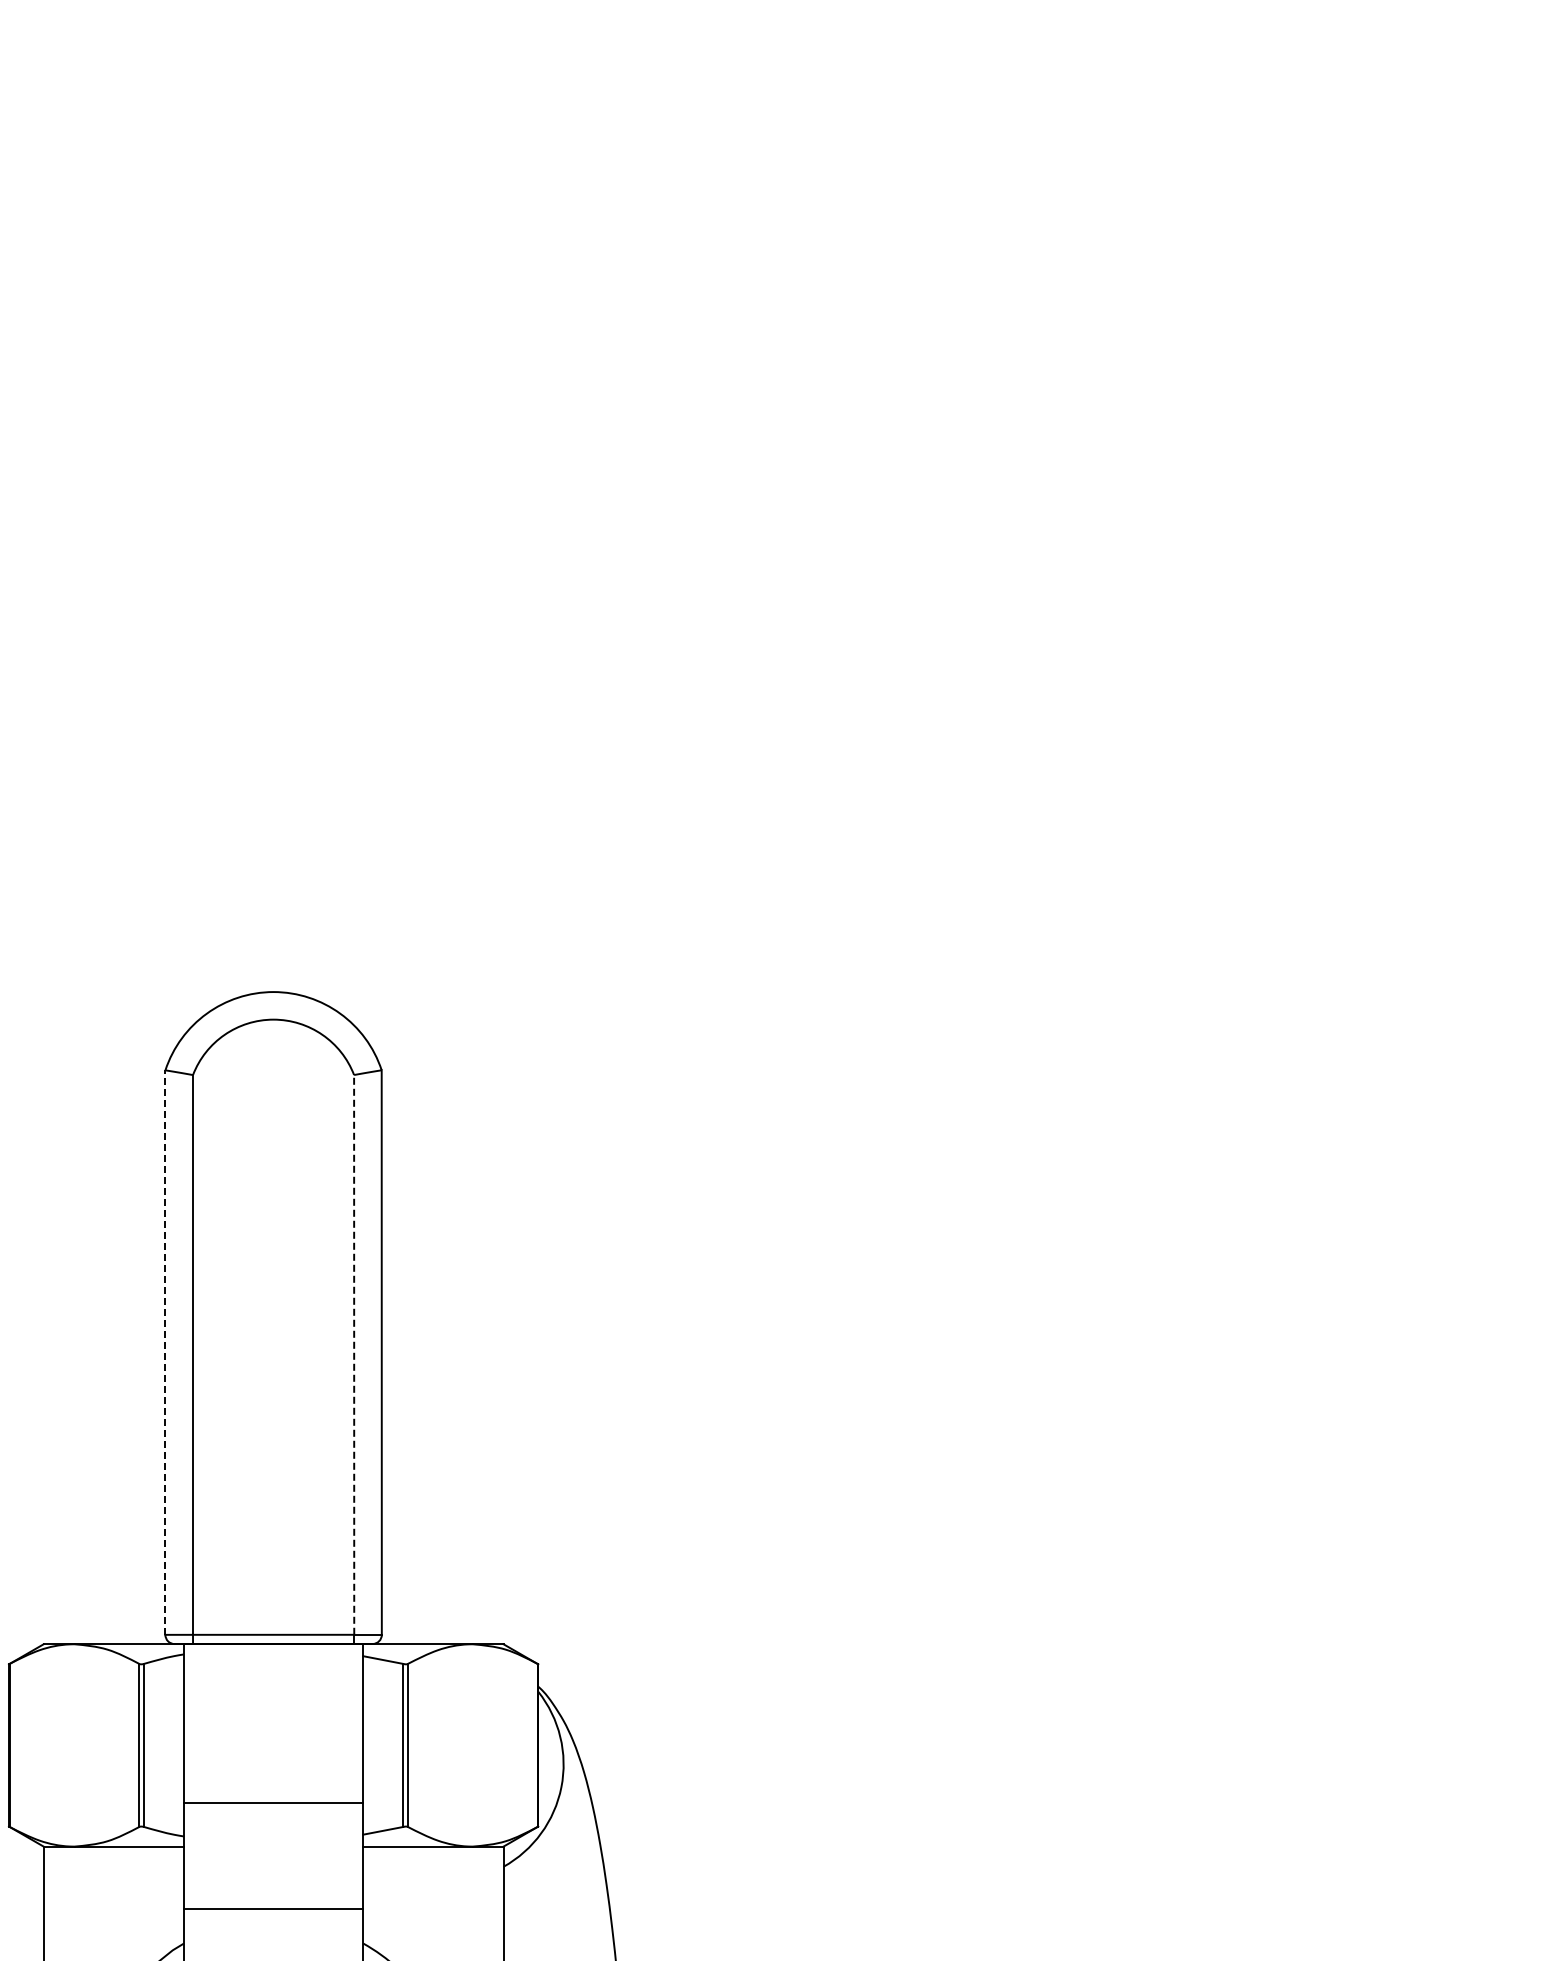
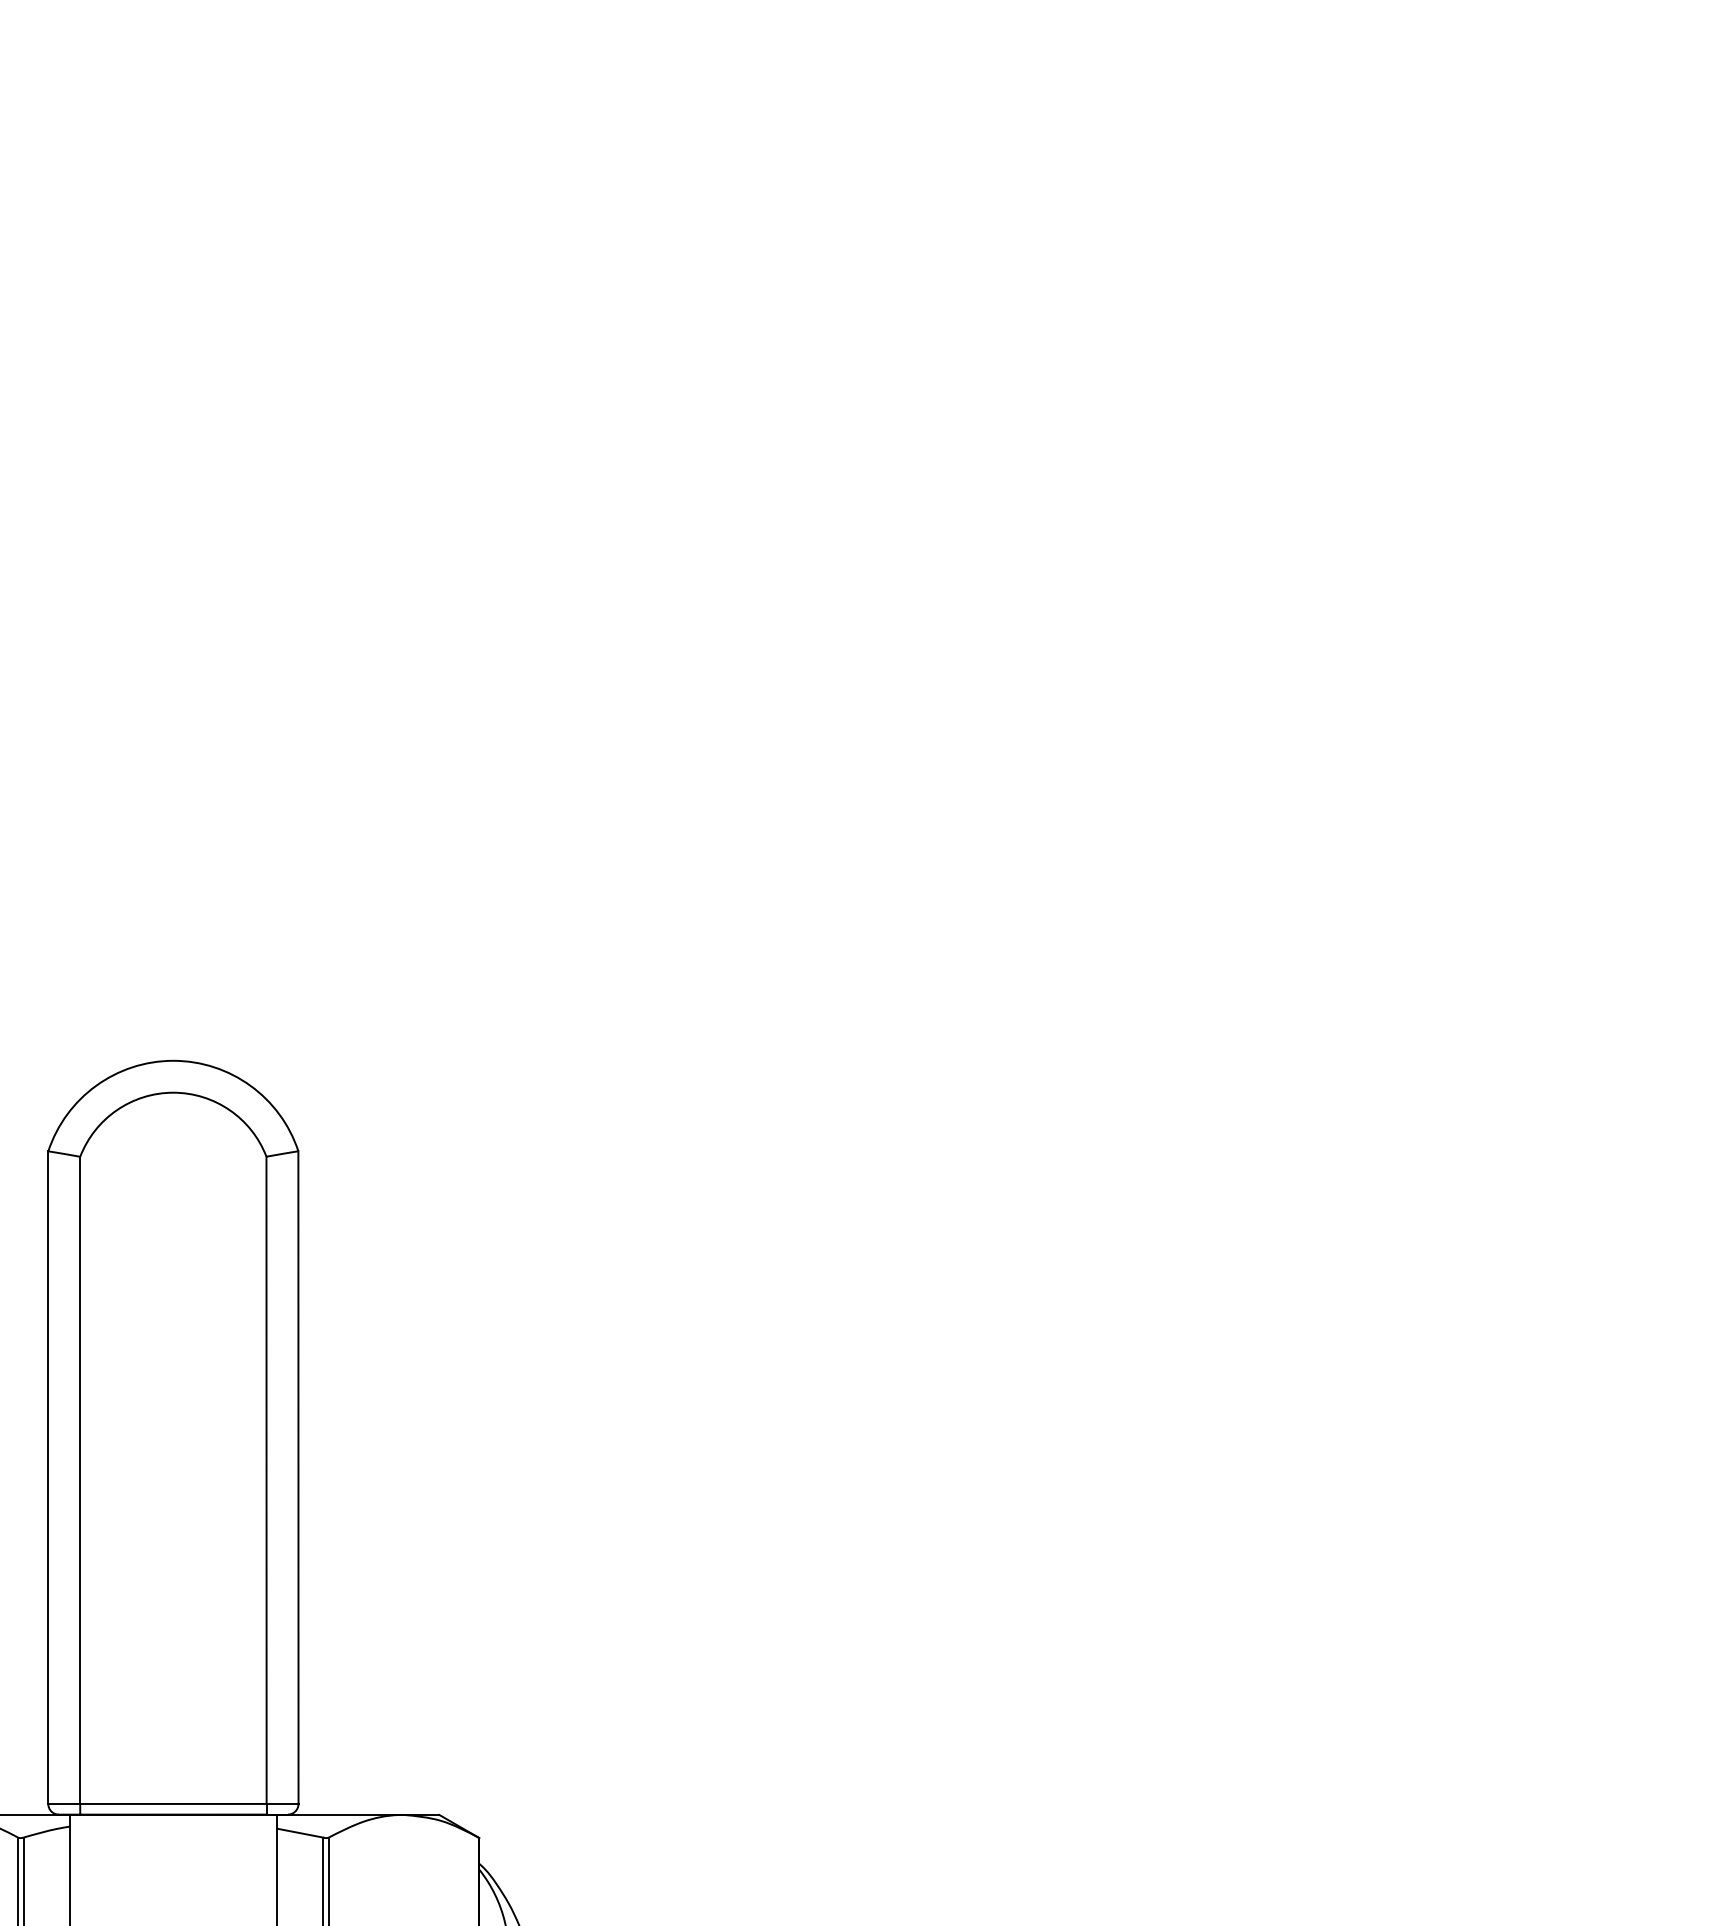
line: (165, 1352) -> (48, 1477), dashed -> solid
line: (354, 1354) -> (266, 1479), dashed -> solid

